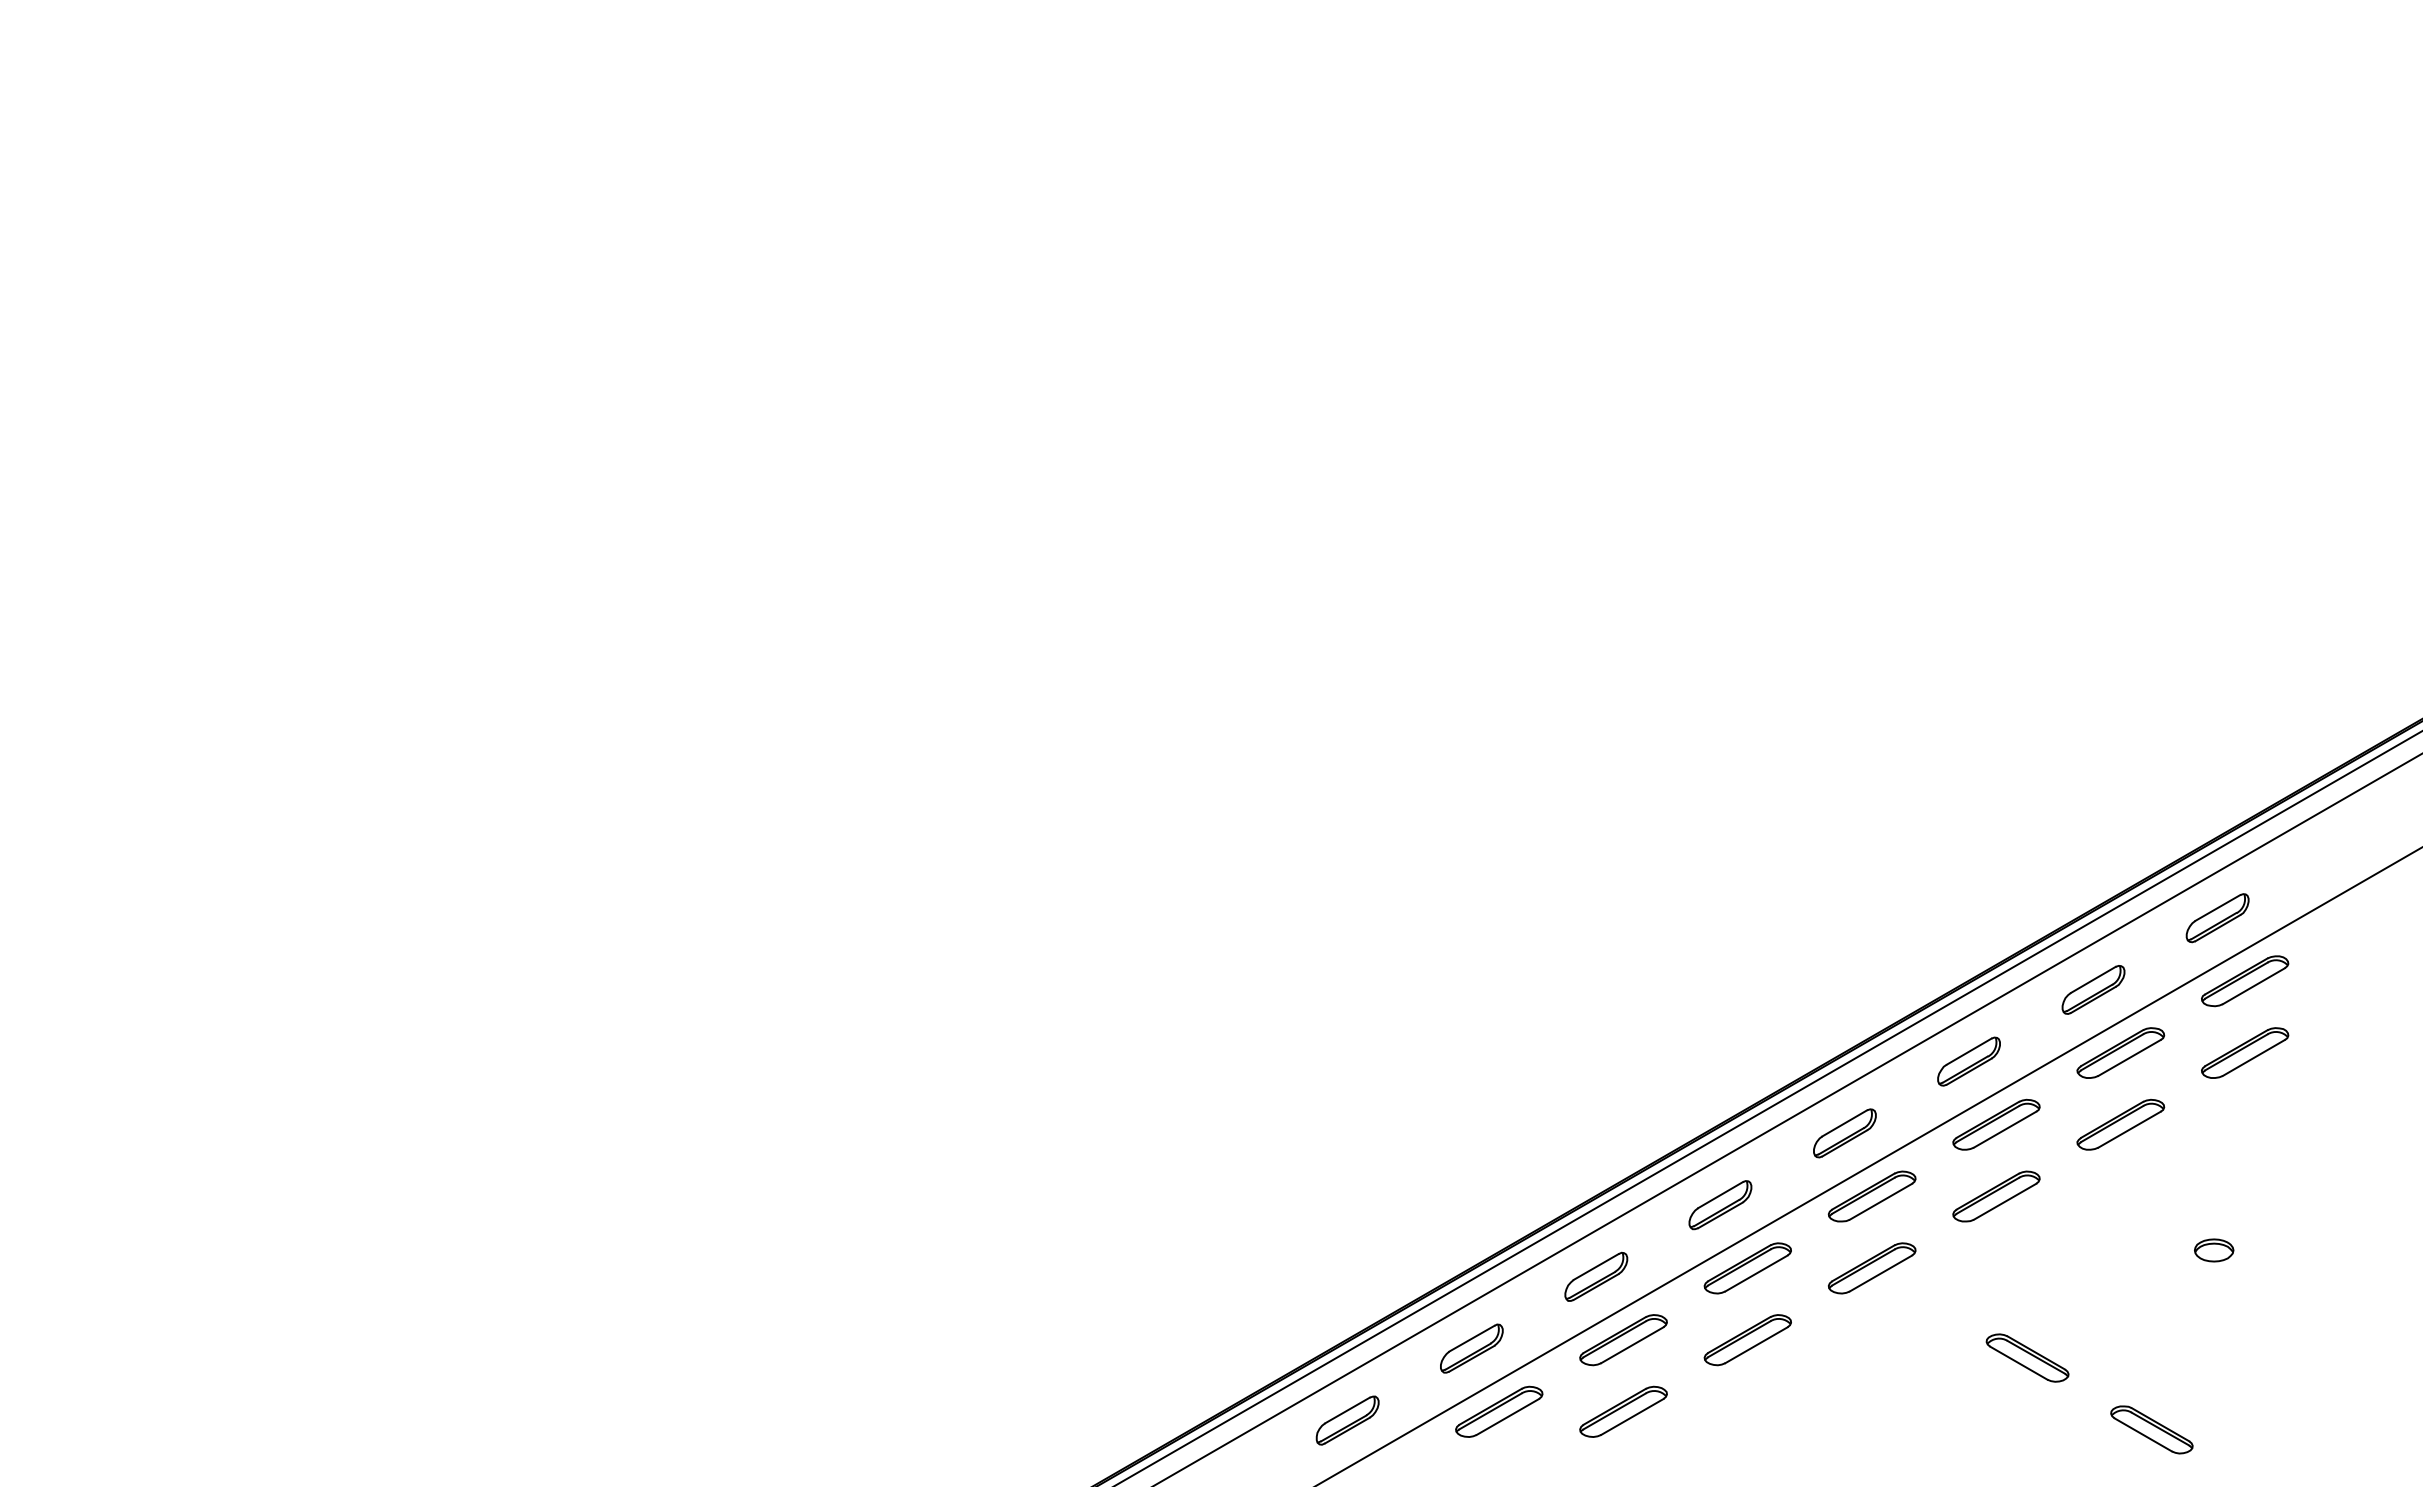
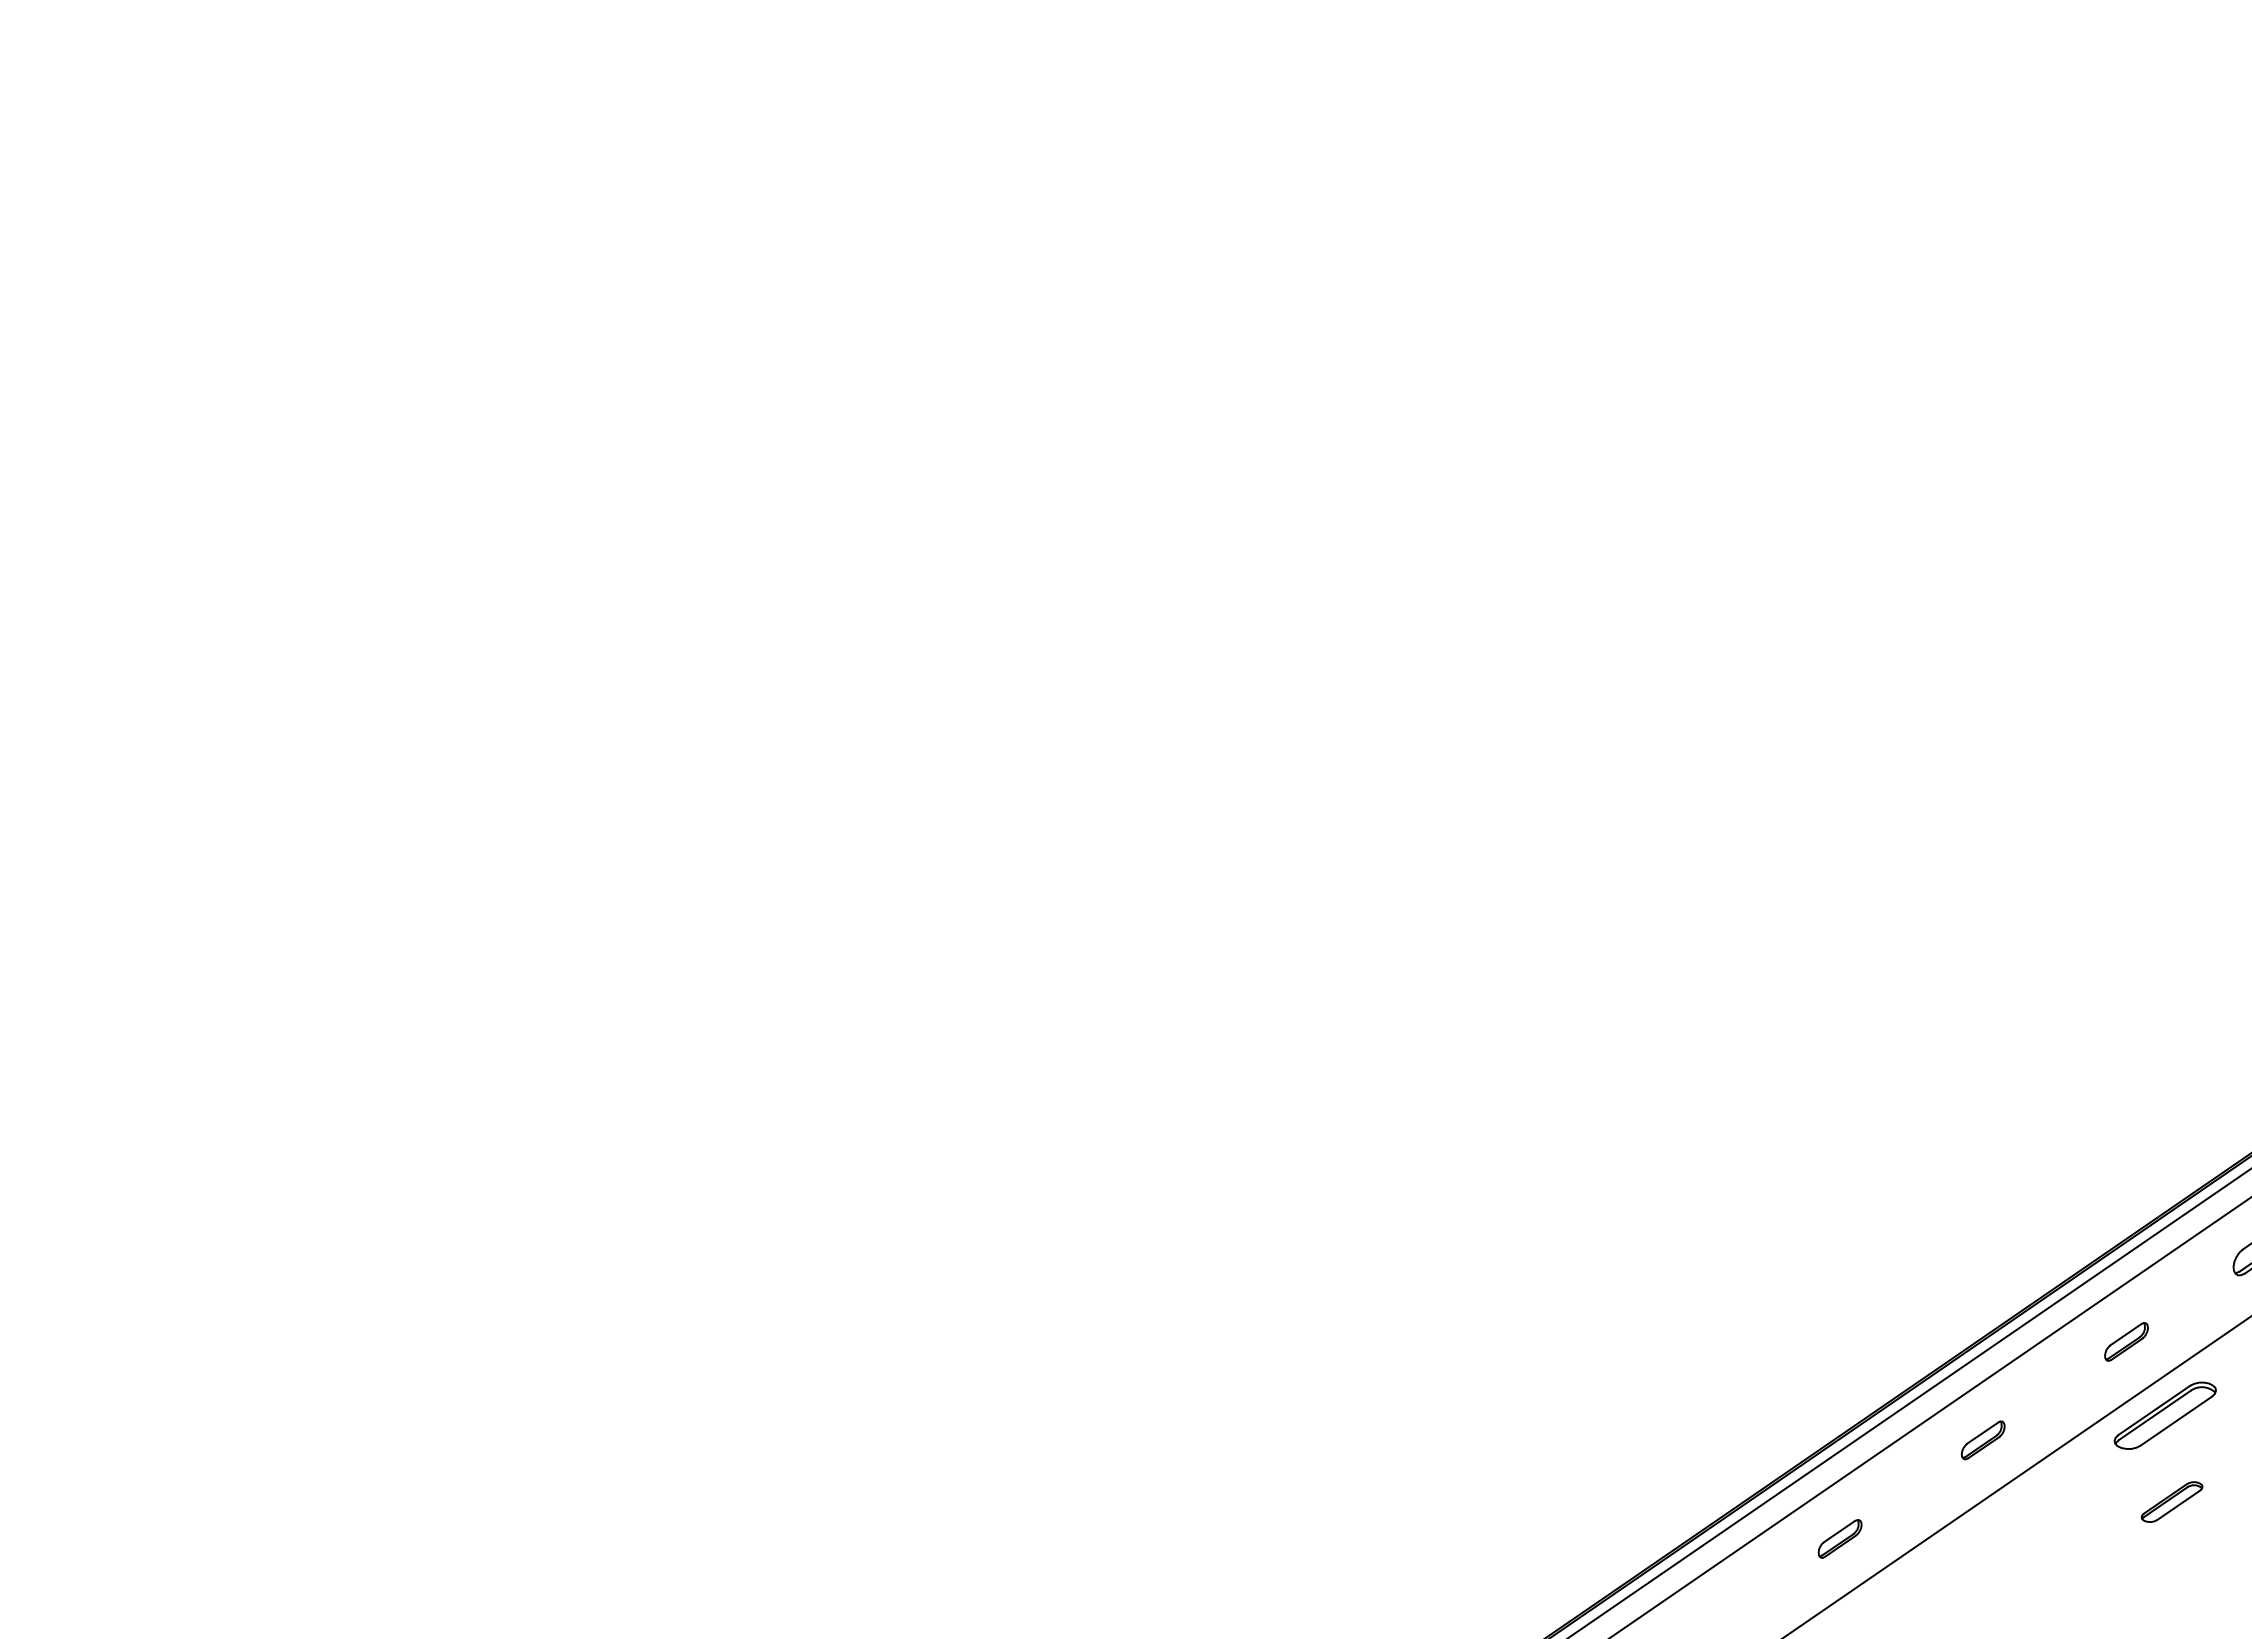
part: (1596, 1276) -> (2126, 1341), size x0.6
part: (1471, 1348) -> (1982, 1440), size x0.6
part: (1499, 1411) -> (2022, 1513), removed
part: (1623, 1411) -> (2171, 1501), size x0.6
part: (1347, 1420) -> (1840, 1538), size x0.6

